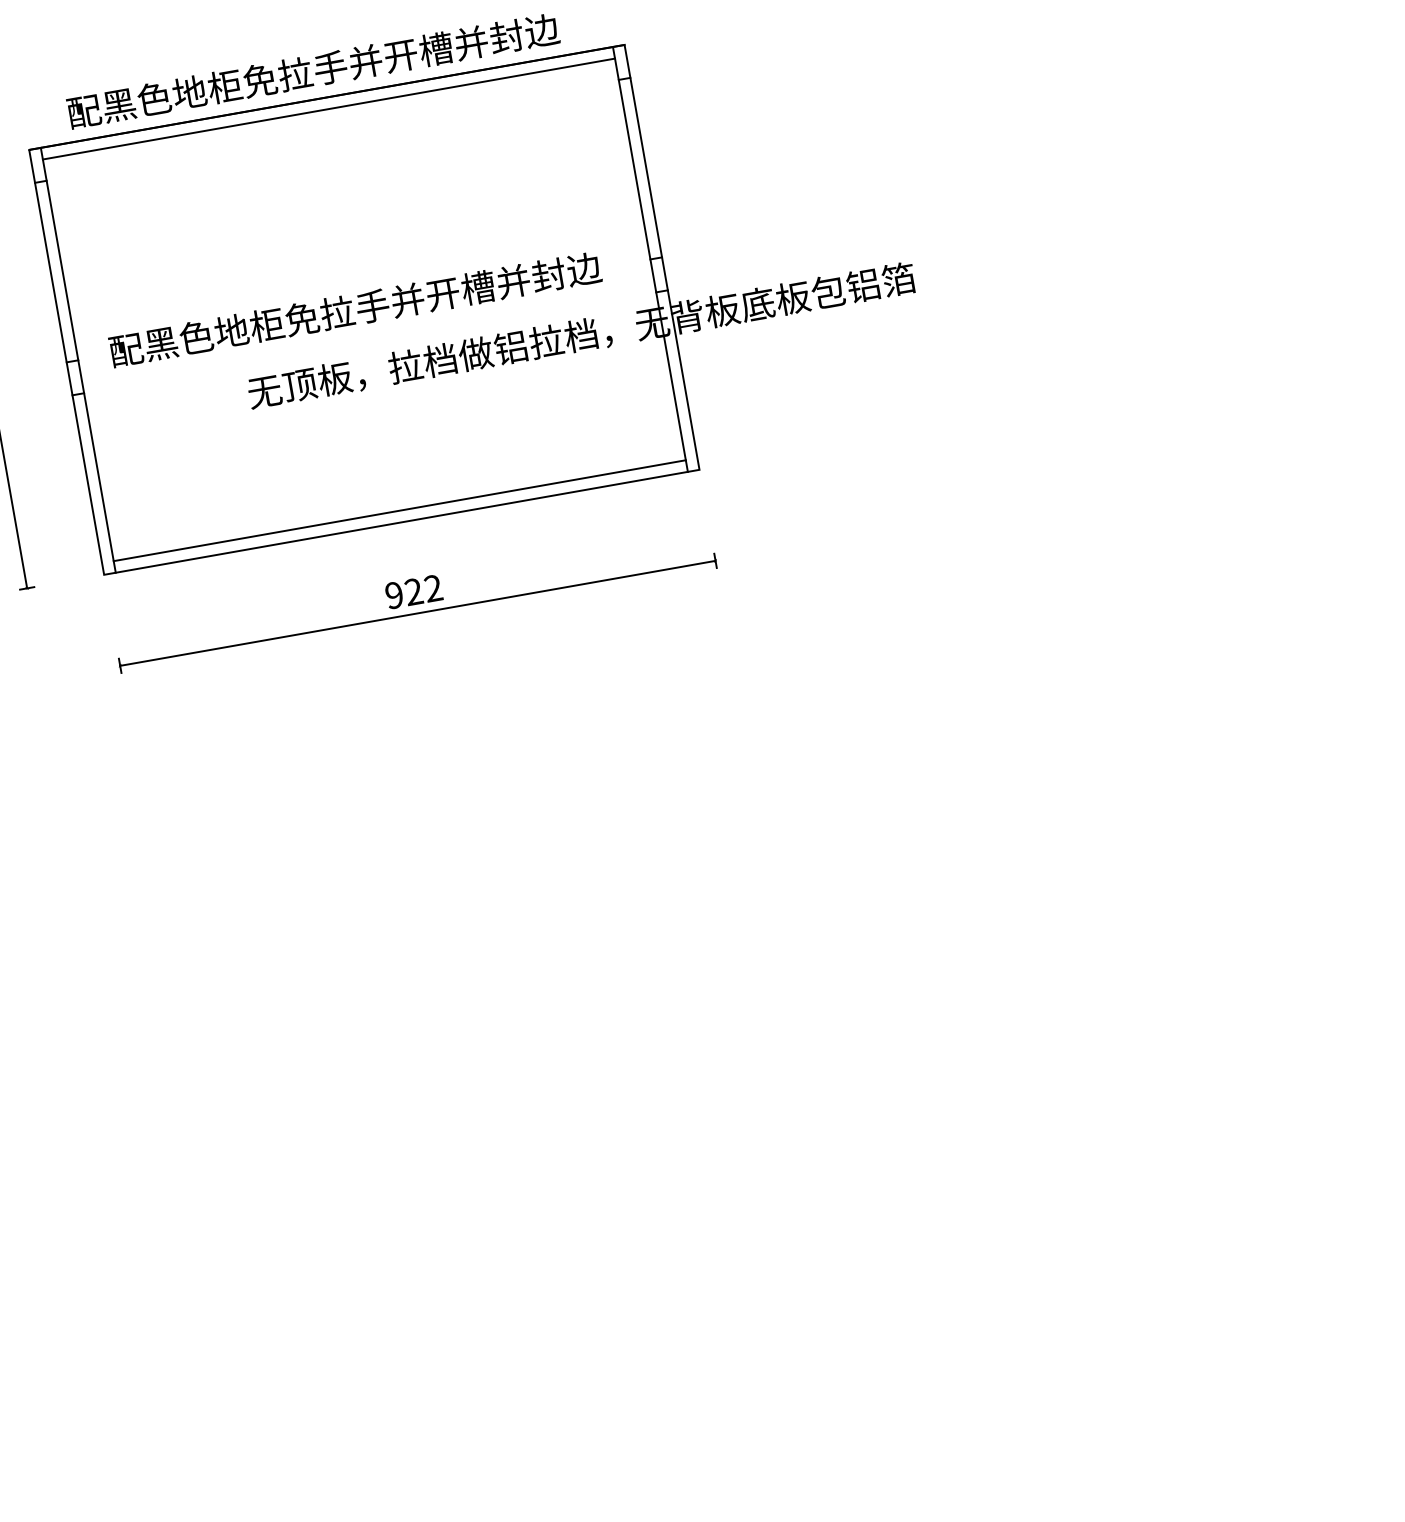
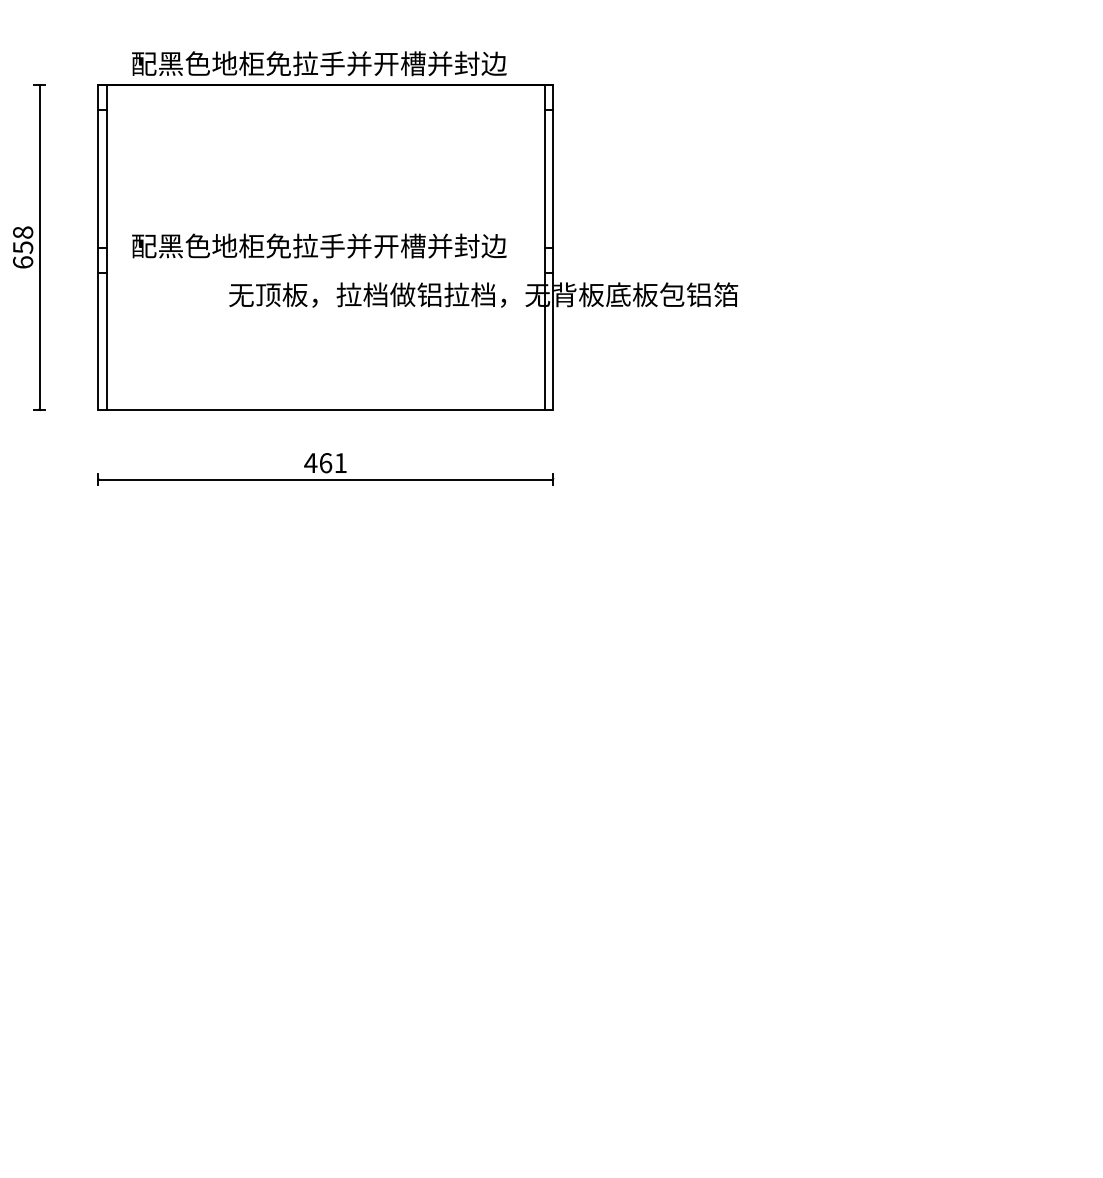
line: (328, 109) -> (325, 94), removed
line: (399, 511) -> (325, 401), removed
text: (413, 592) -> (325, 463), 922 -> 461

